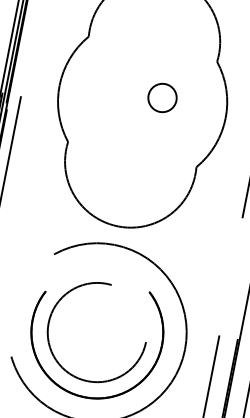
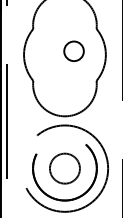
circle: (161, 96) -> (73, 50), size x1.43
circle: (96, 332) -> (64, 168), size x0.62

